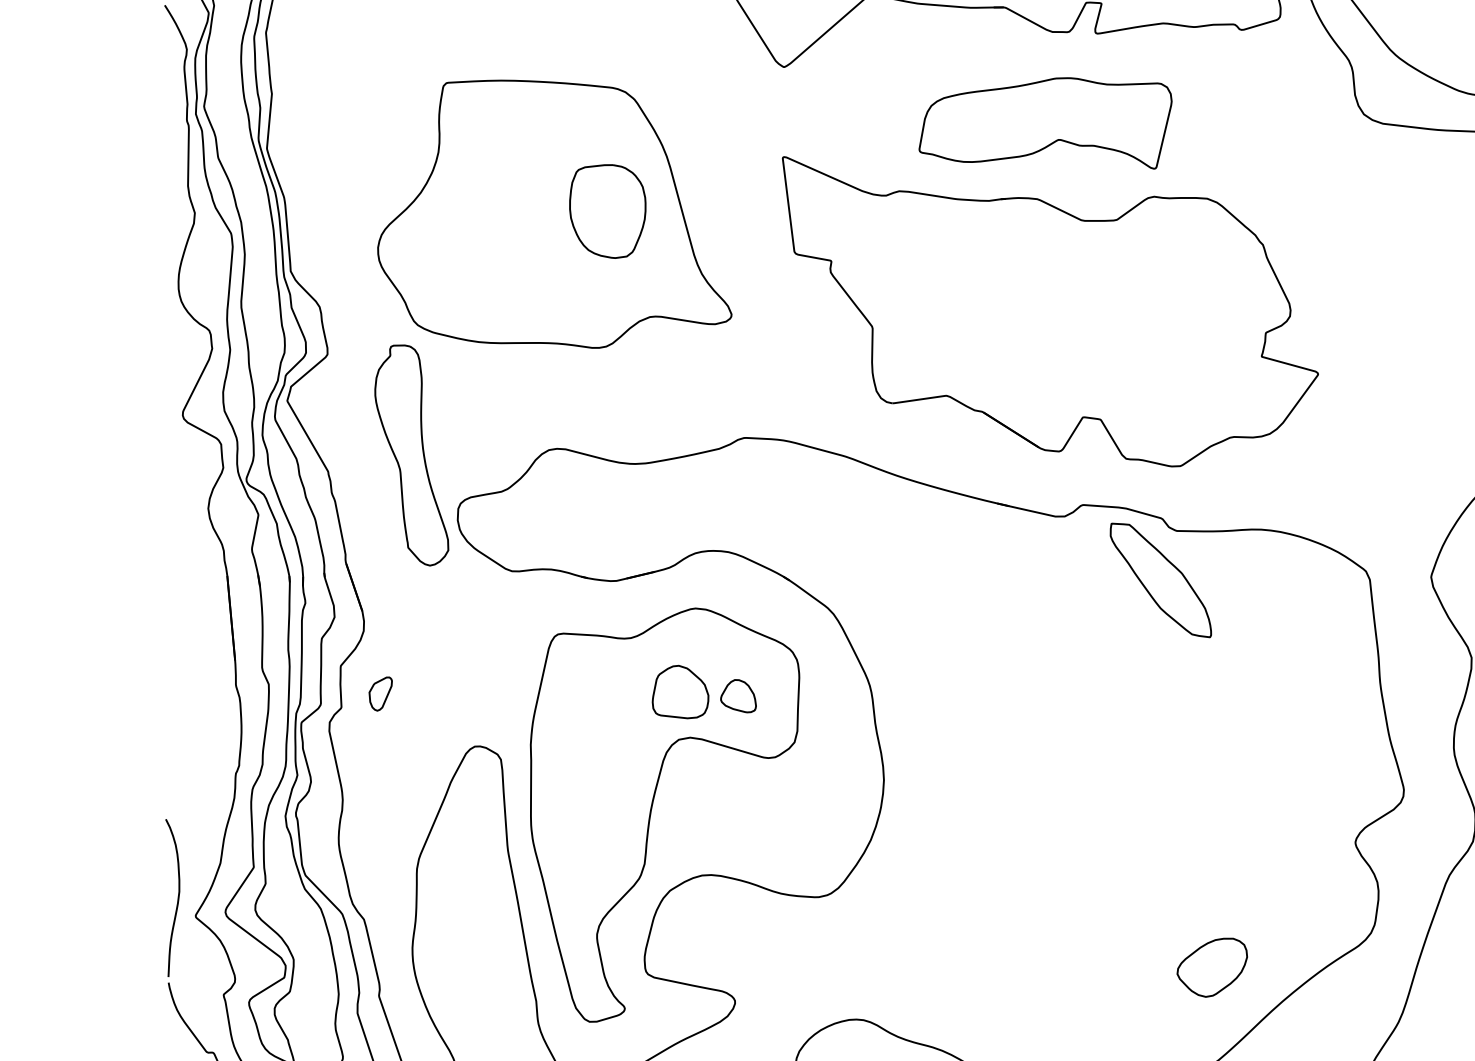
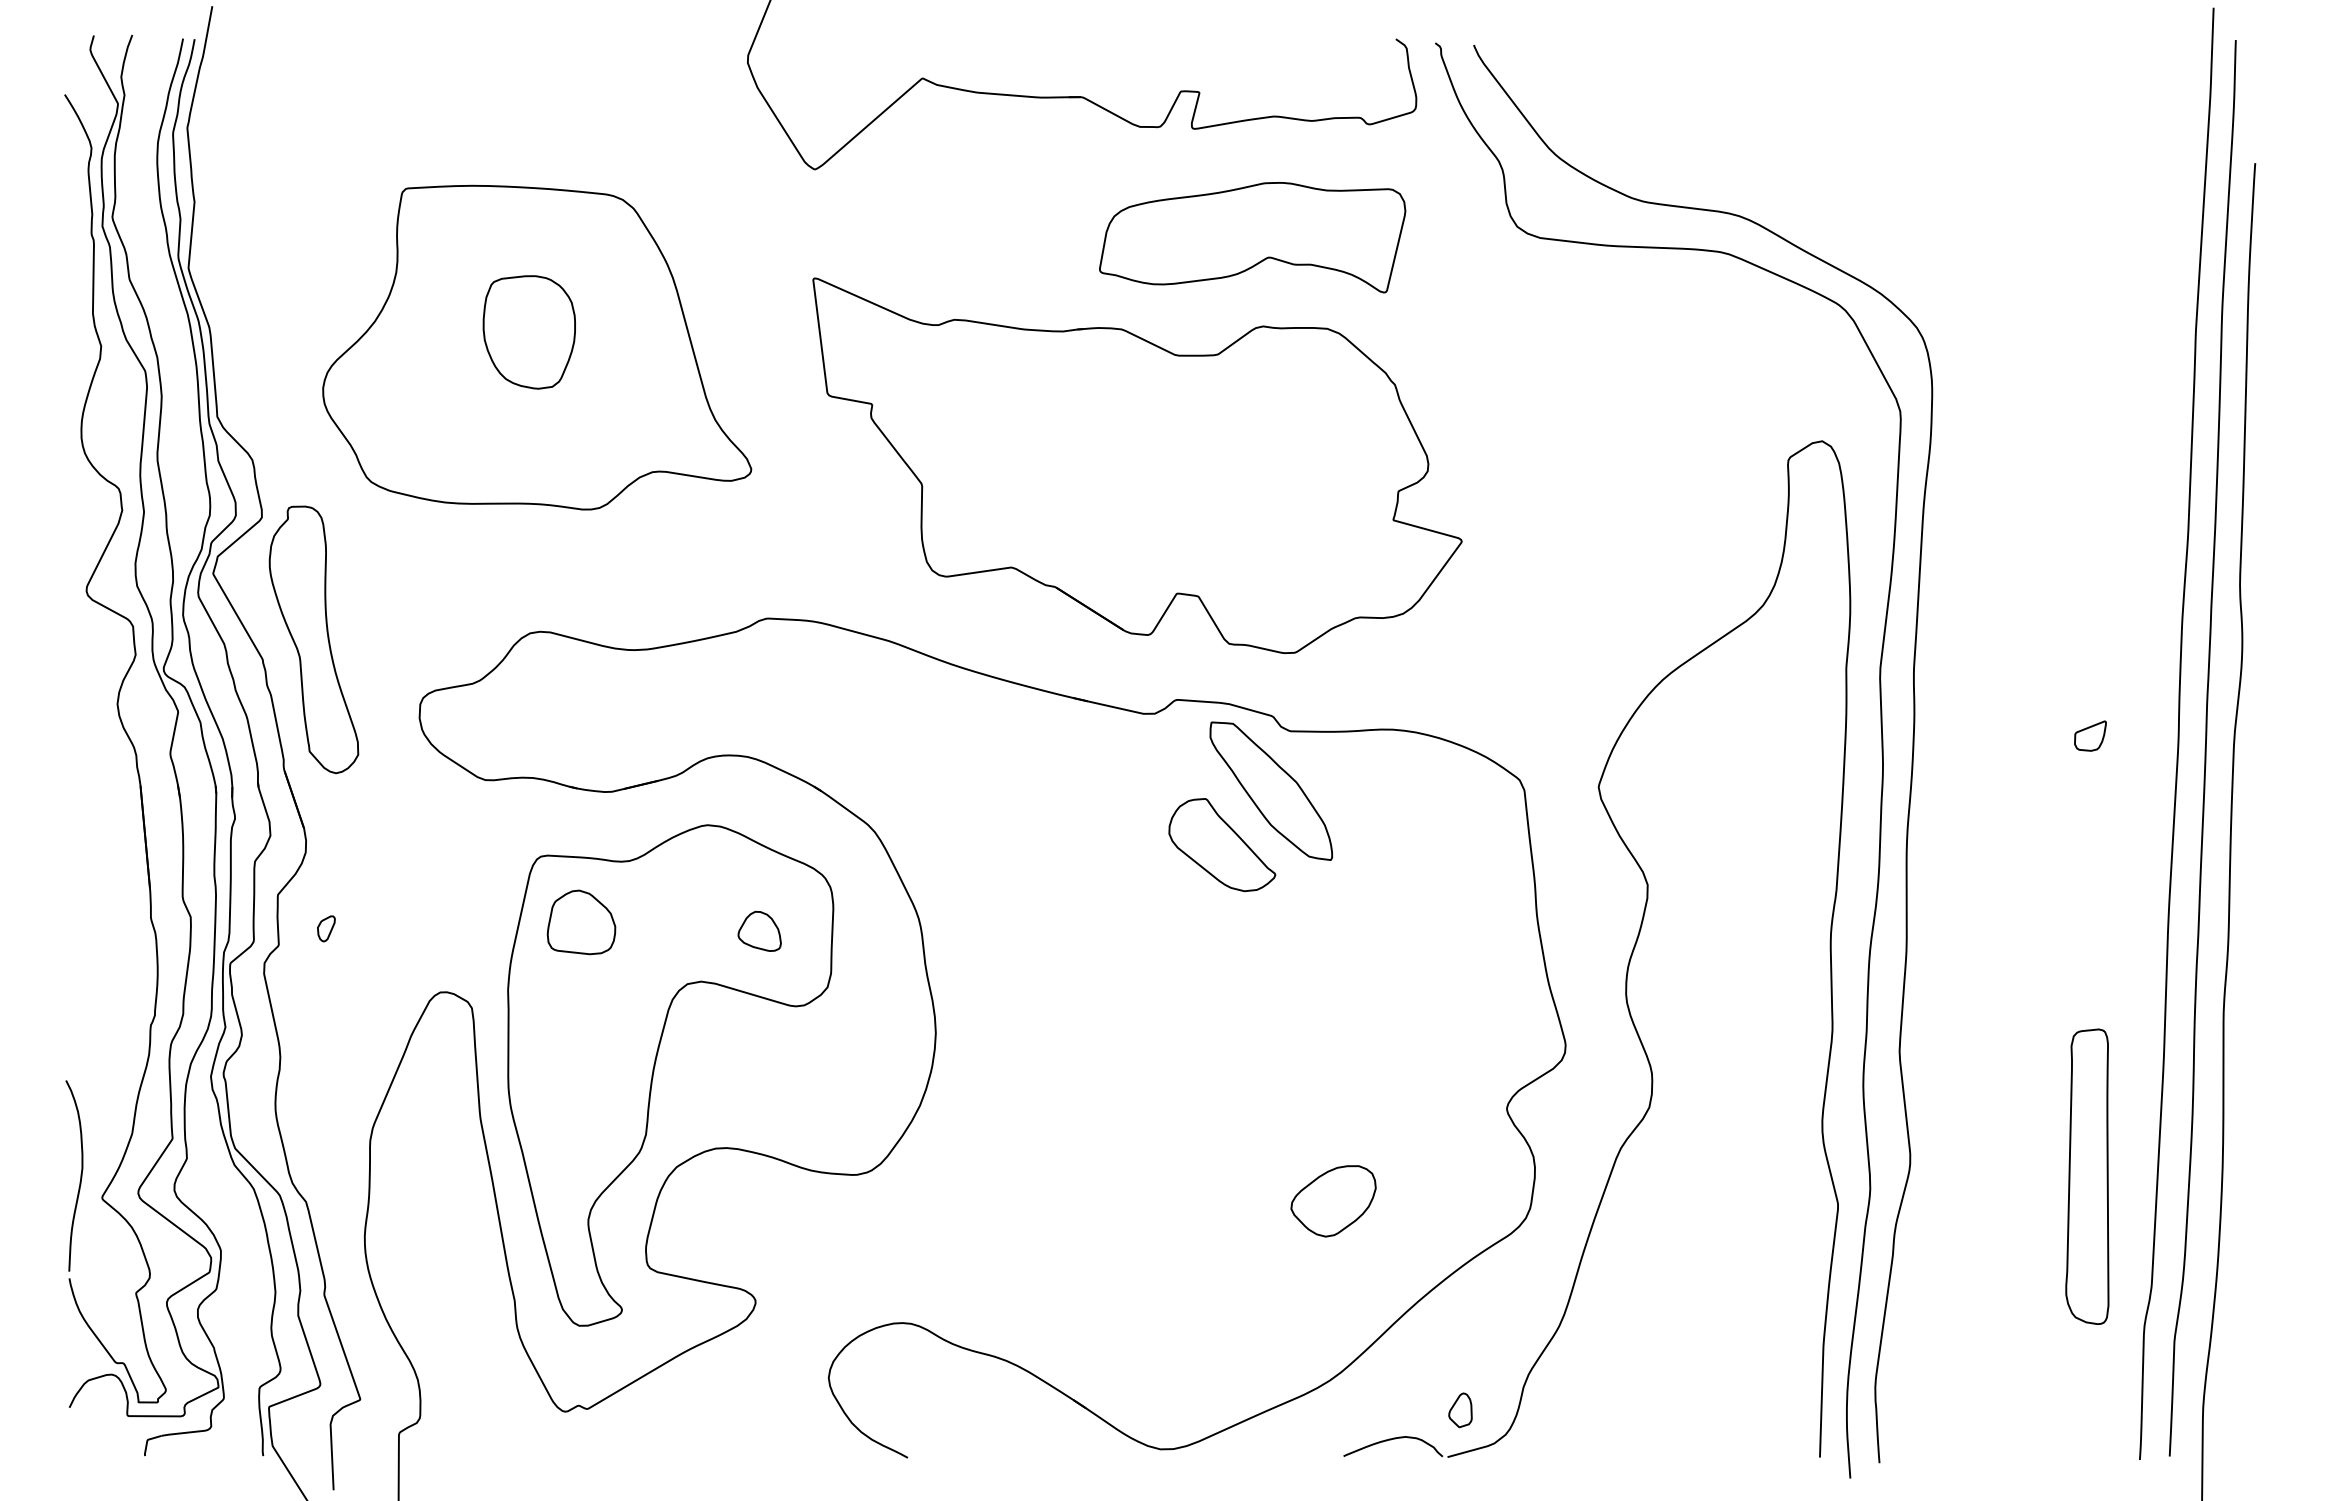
part: (1045, 123) -> (1252, 237), moved
part: (607, 211) -> (528, 332), moved
part: (411, 455) -> (313, 639), moved
part: (1120, 625) -> (1222, 845), added
part: (680, 692) -> (581, 922), moved
part: (380, 693) -> (326, 928), size x0.62
part: (1212, 967) -> (1333, 1201), moved

